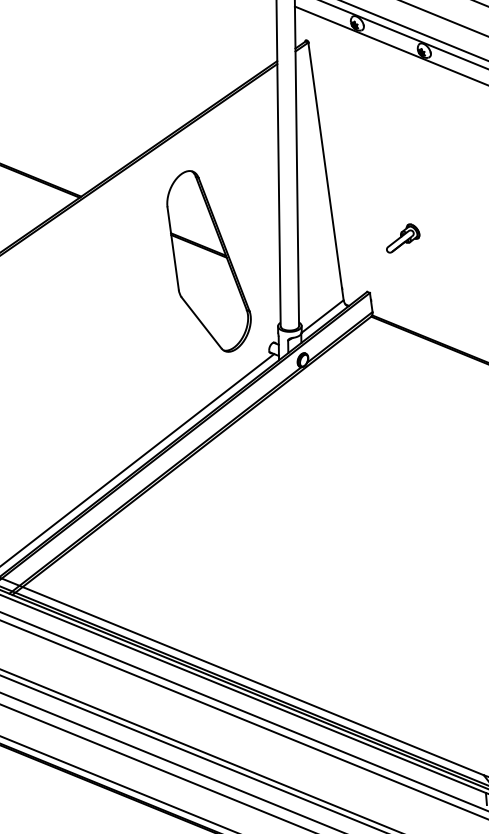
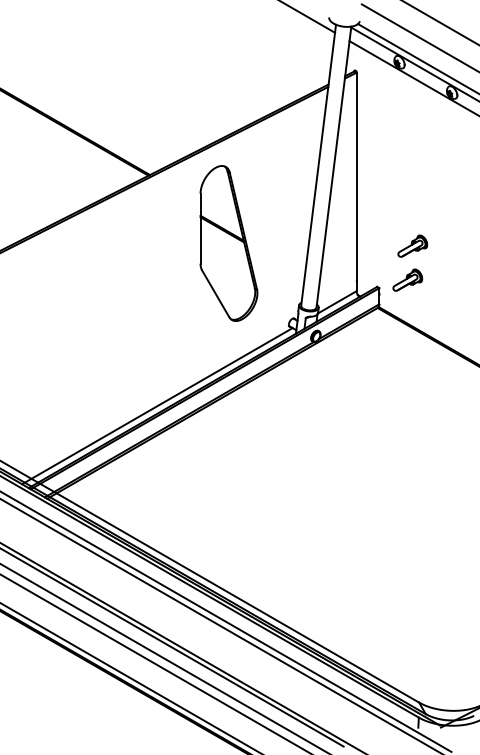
part: (208, 261) -> (228, 243), moved
part: (401, 278) -> (407, 279), added

